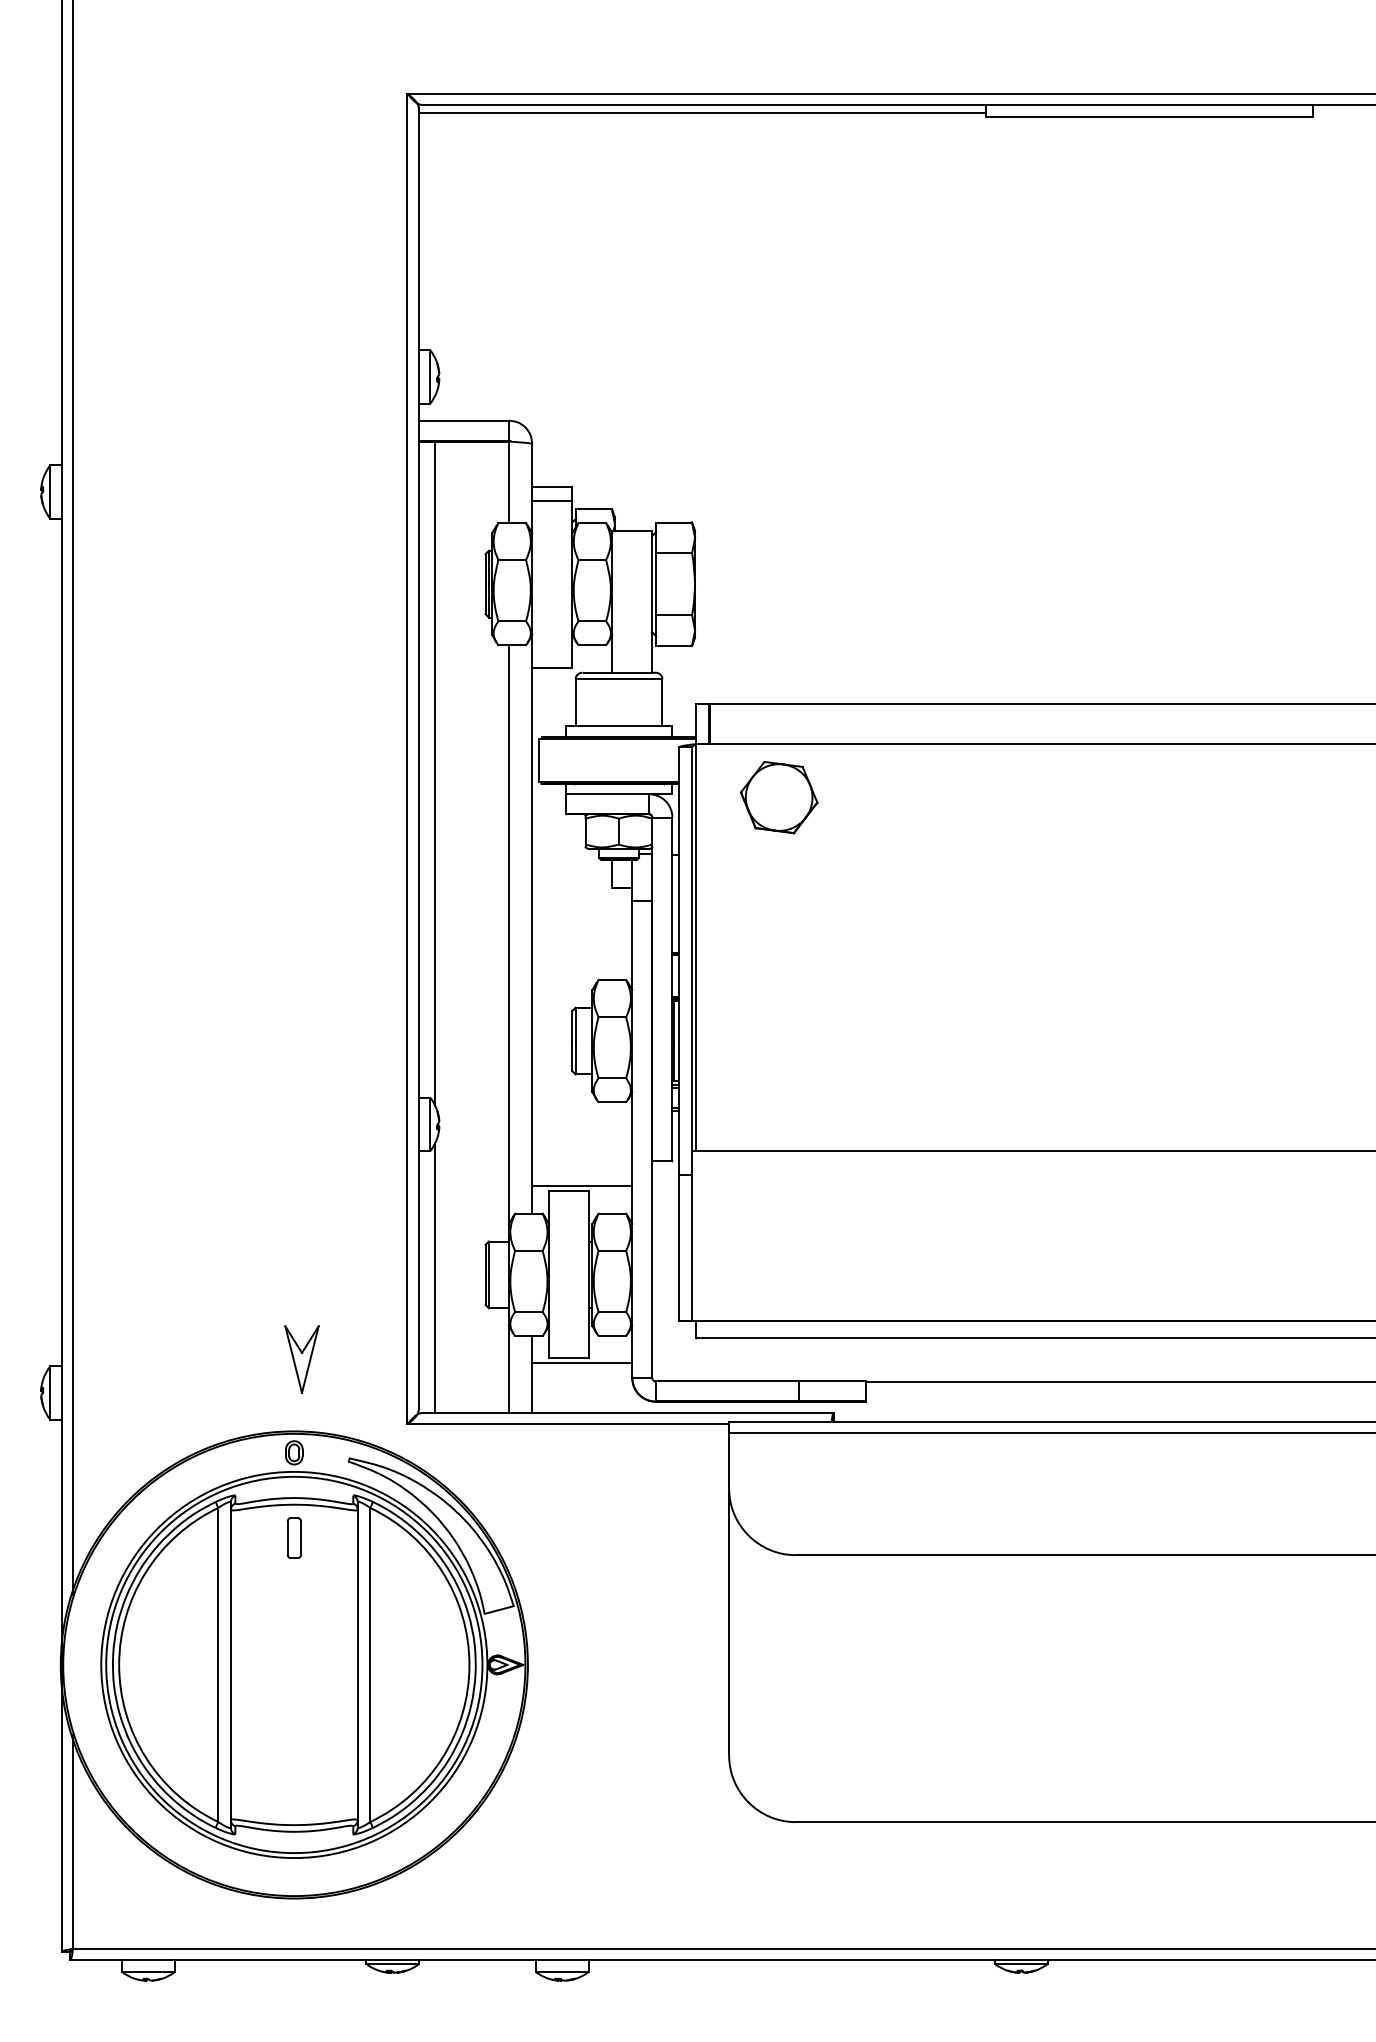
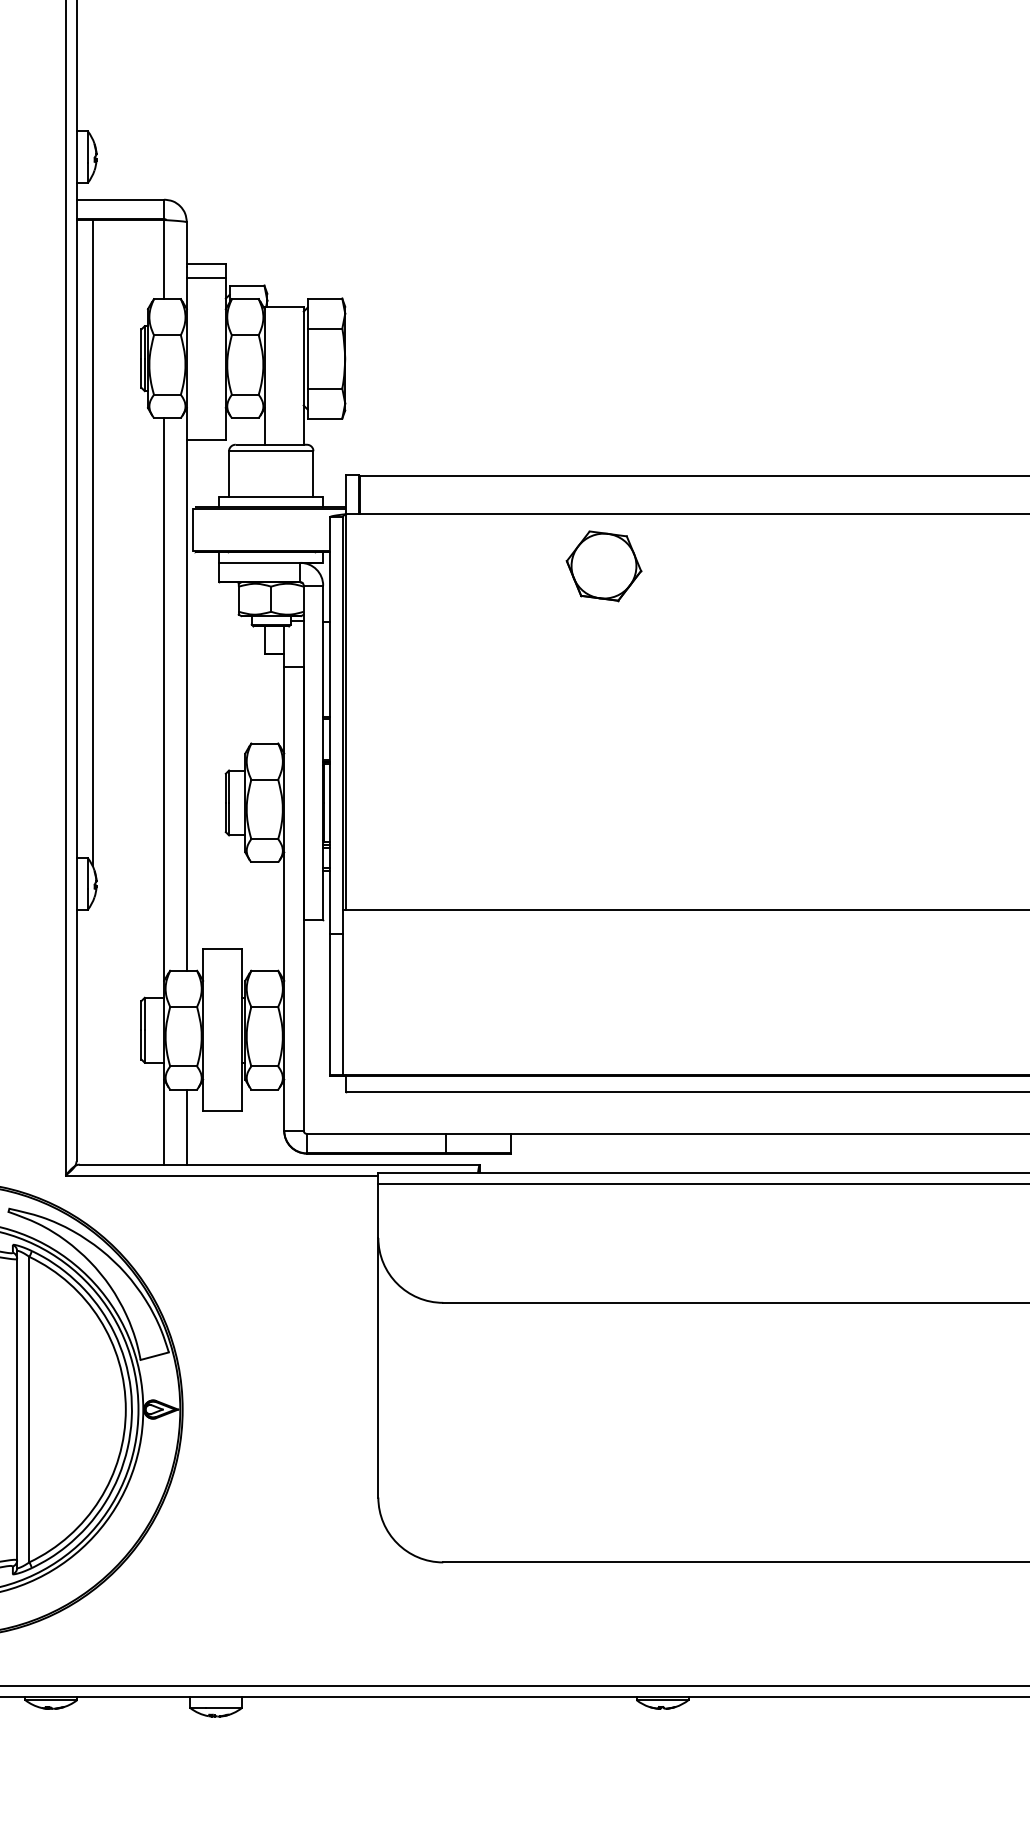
part: (779, 797) -> (604, 566), moved
line: (582, 1186) -> (235, 944), removed
line: (435, 1277) -> (92, 1032), removed
line: (582, 1363) -> (235, 1116), removed

